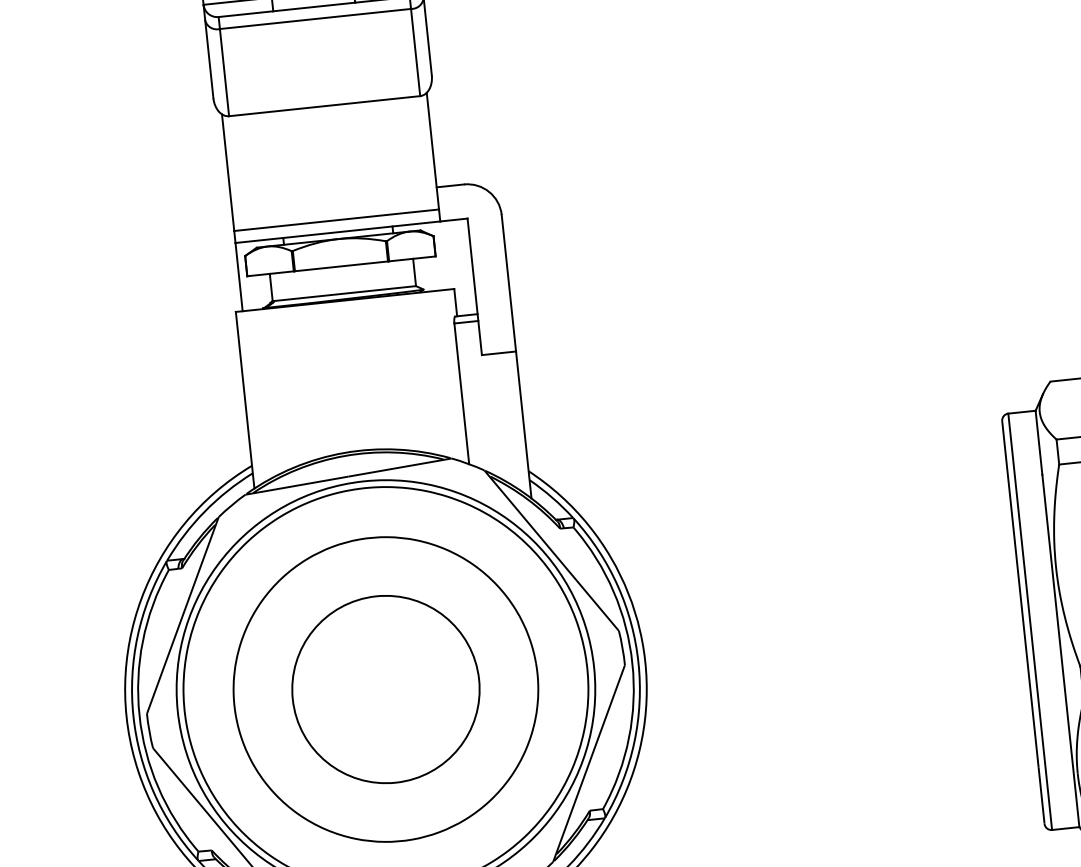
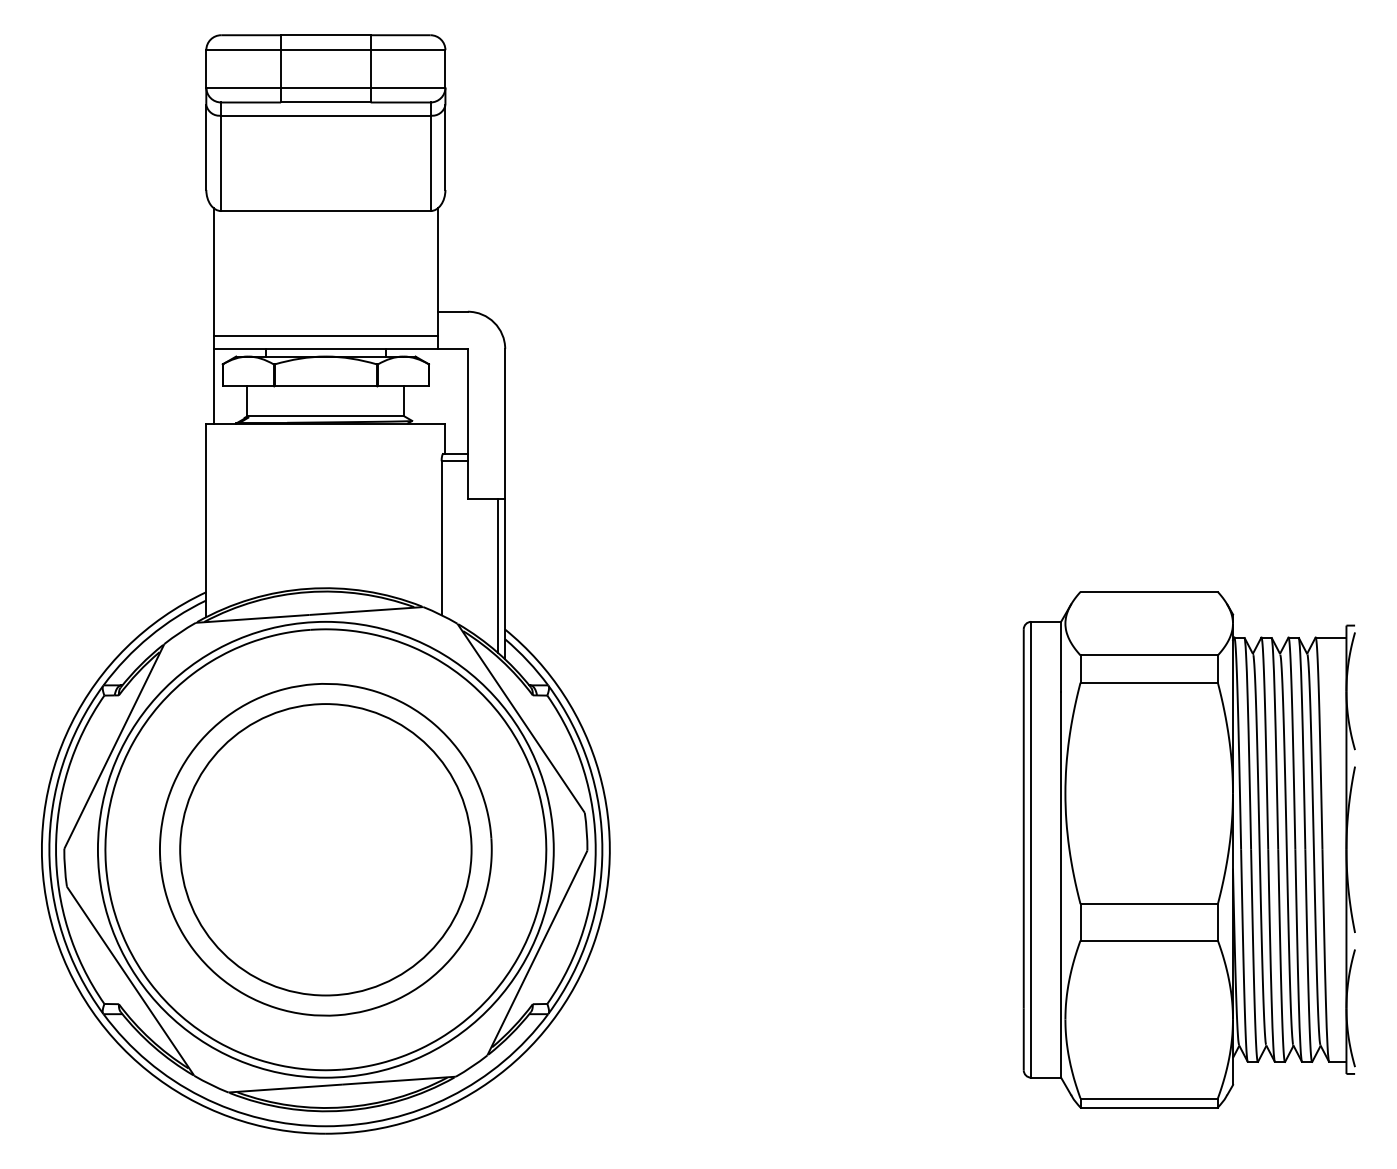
line: (516, 422) -> (497, 575), added
circle: (385, 689) -> (325, 849), size x1.43

